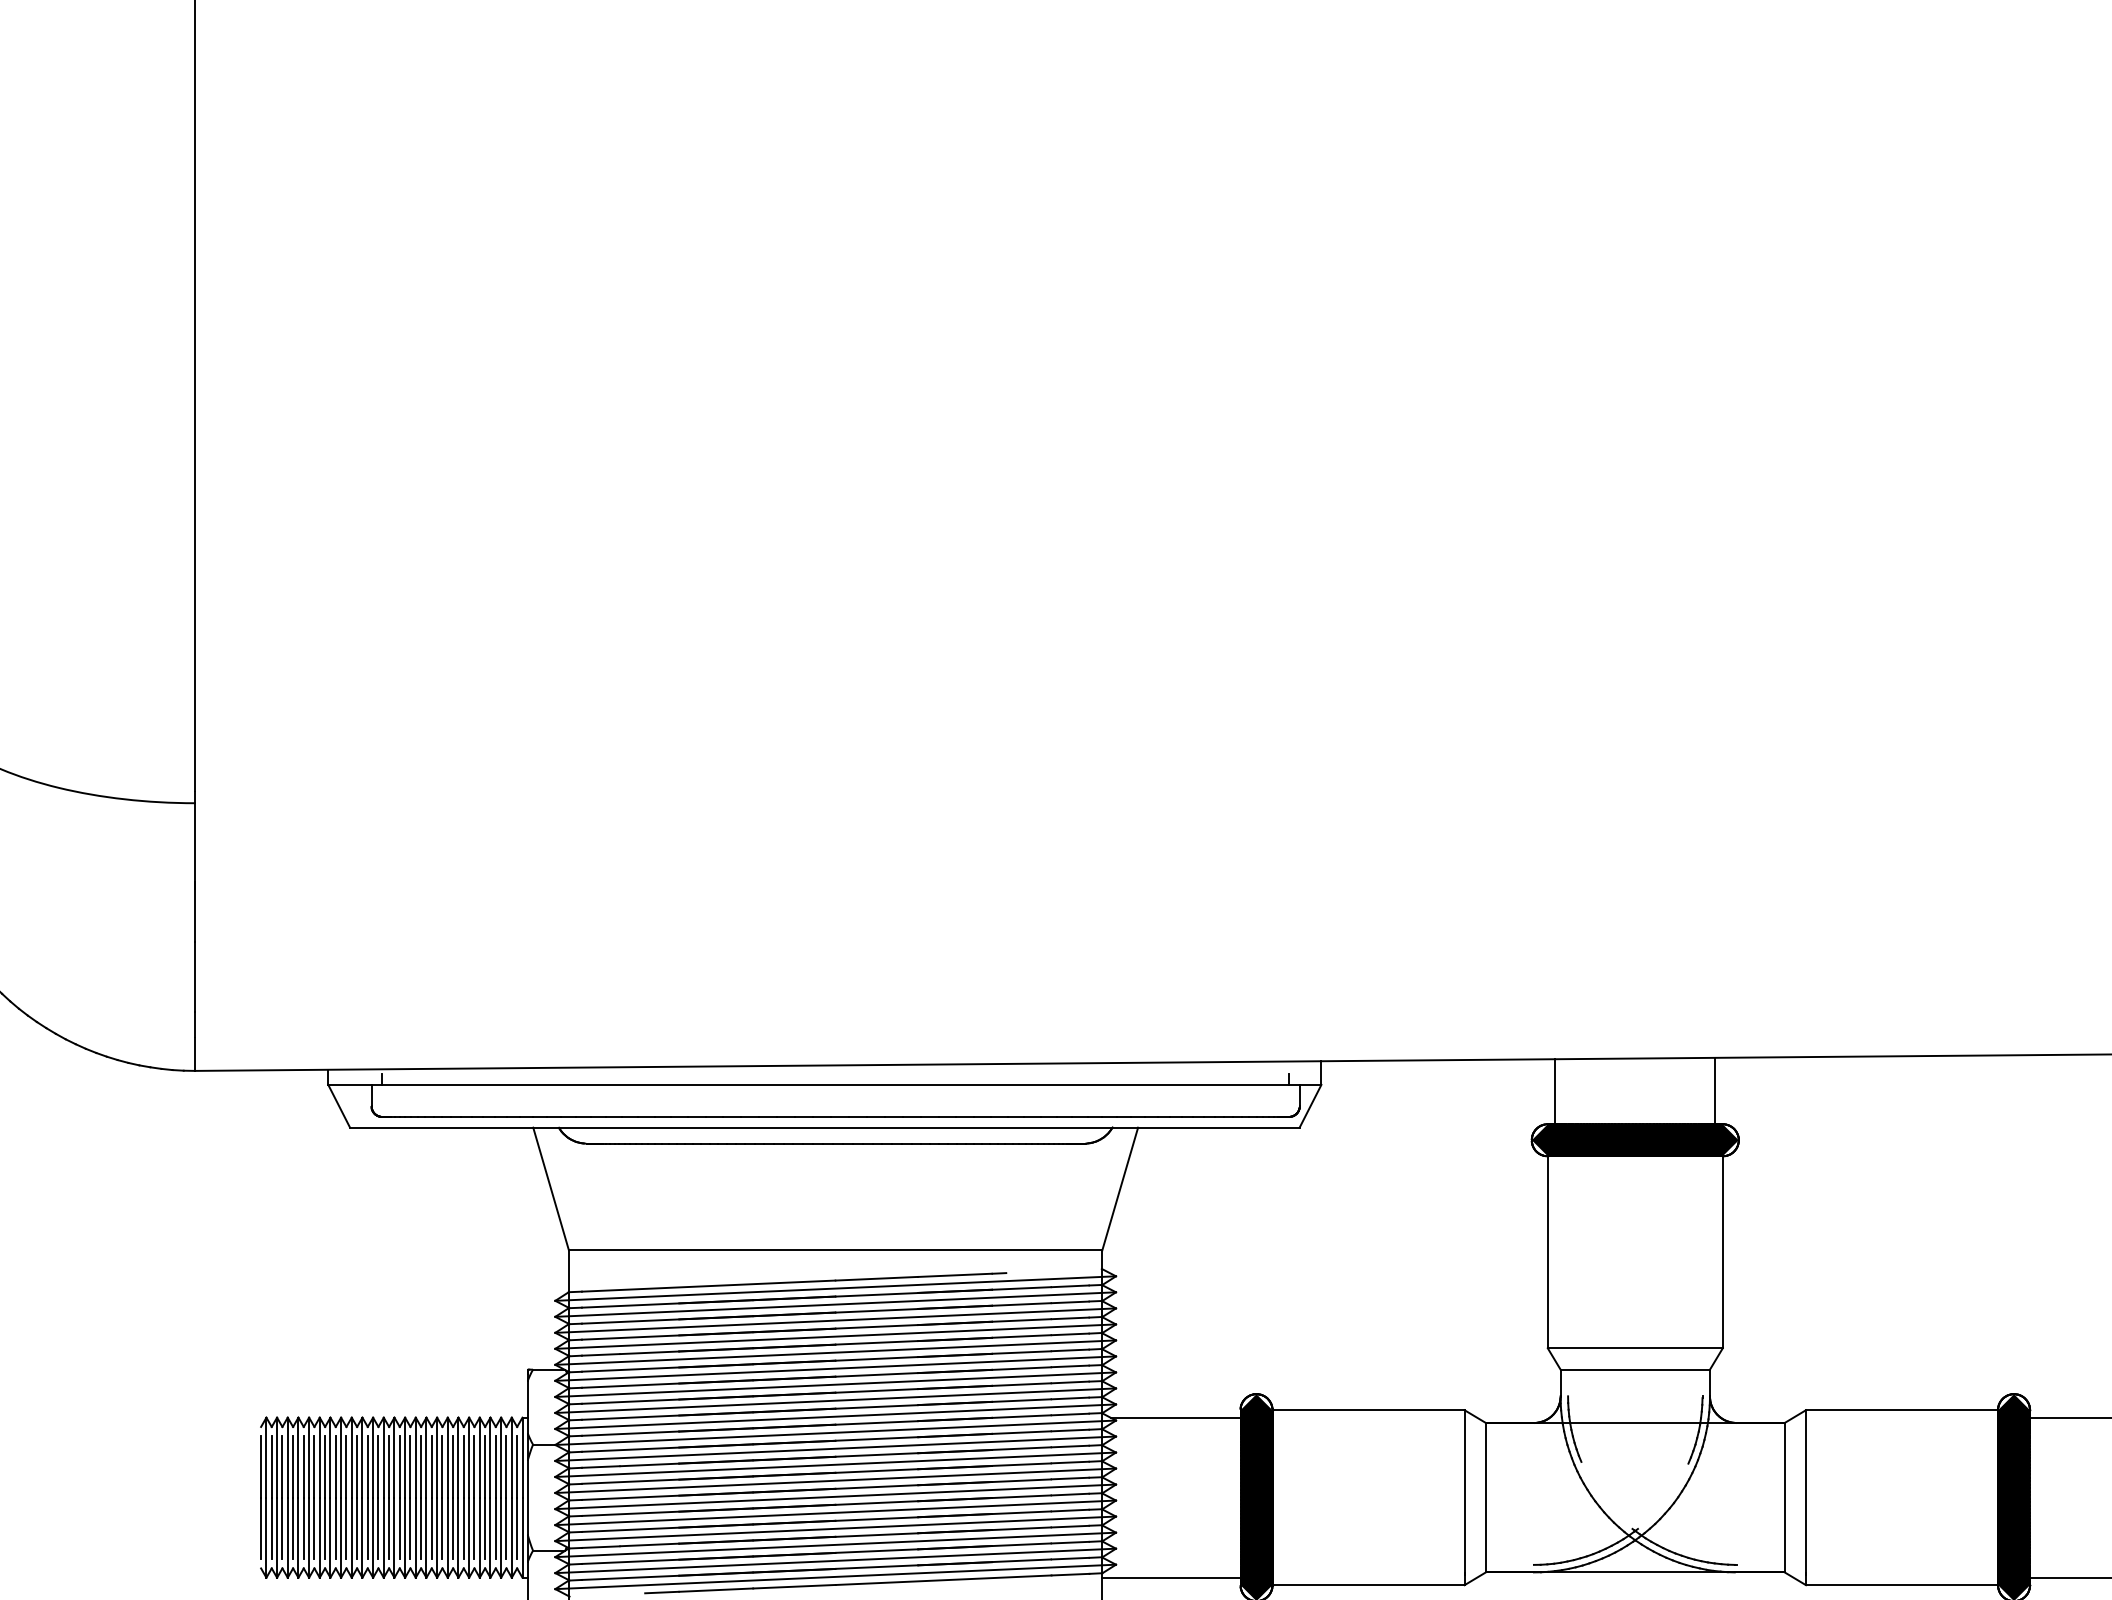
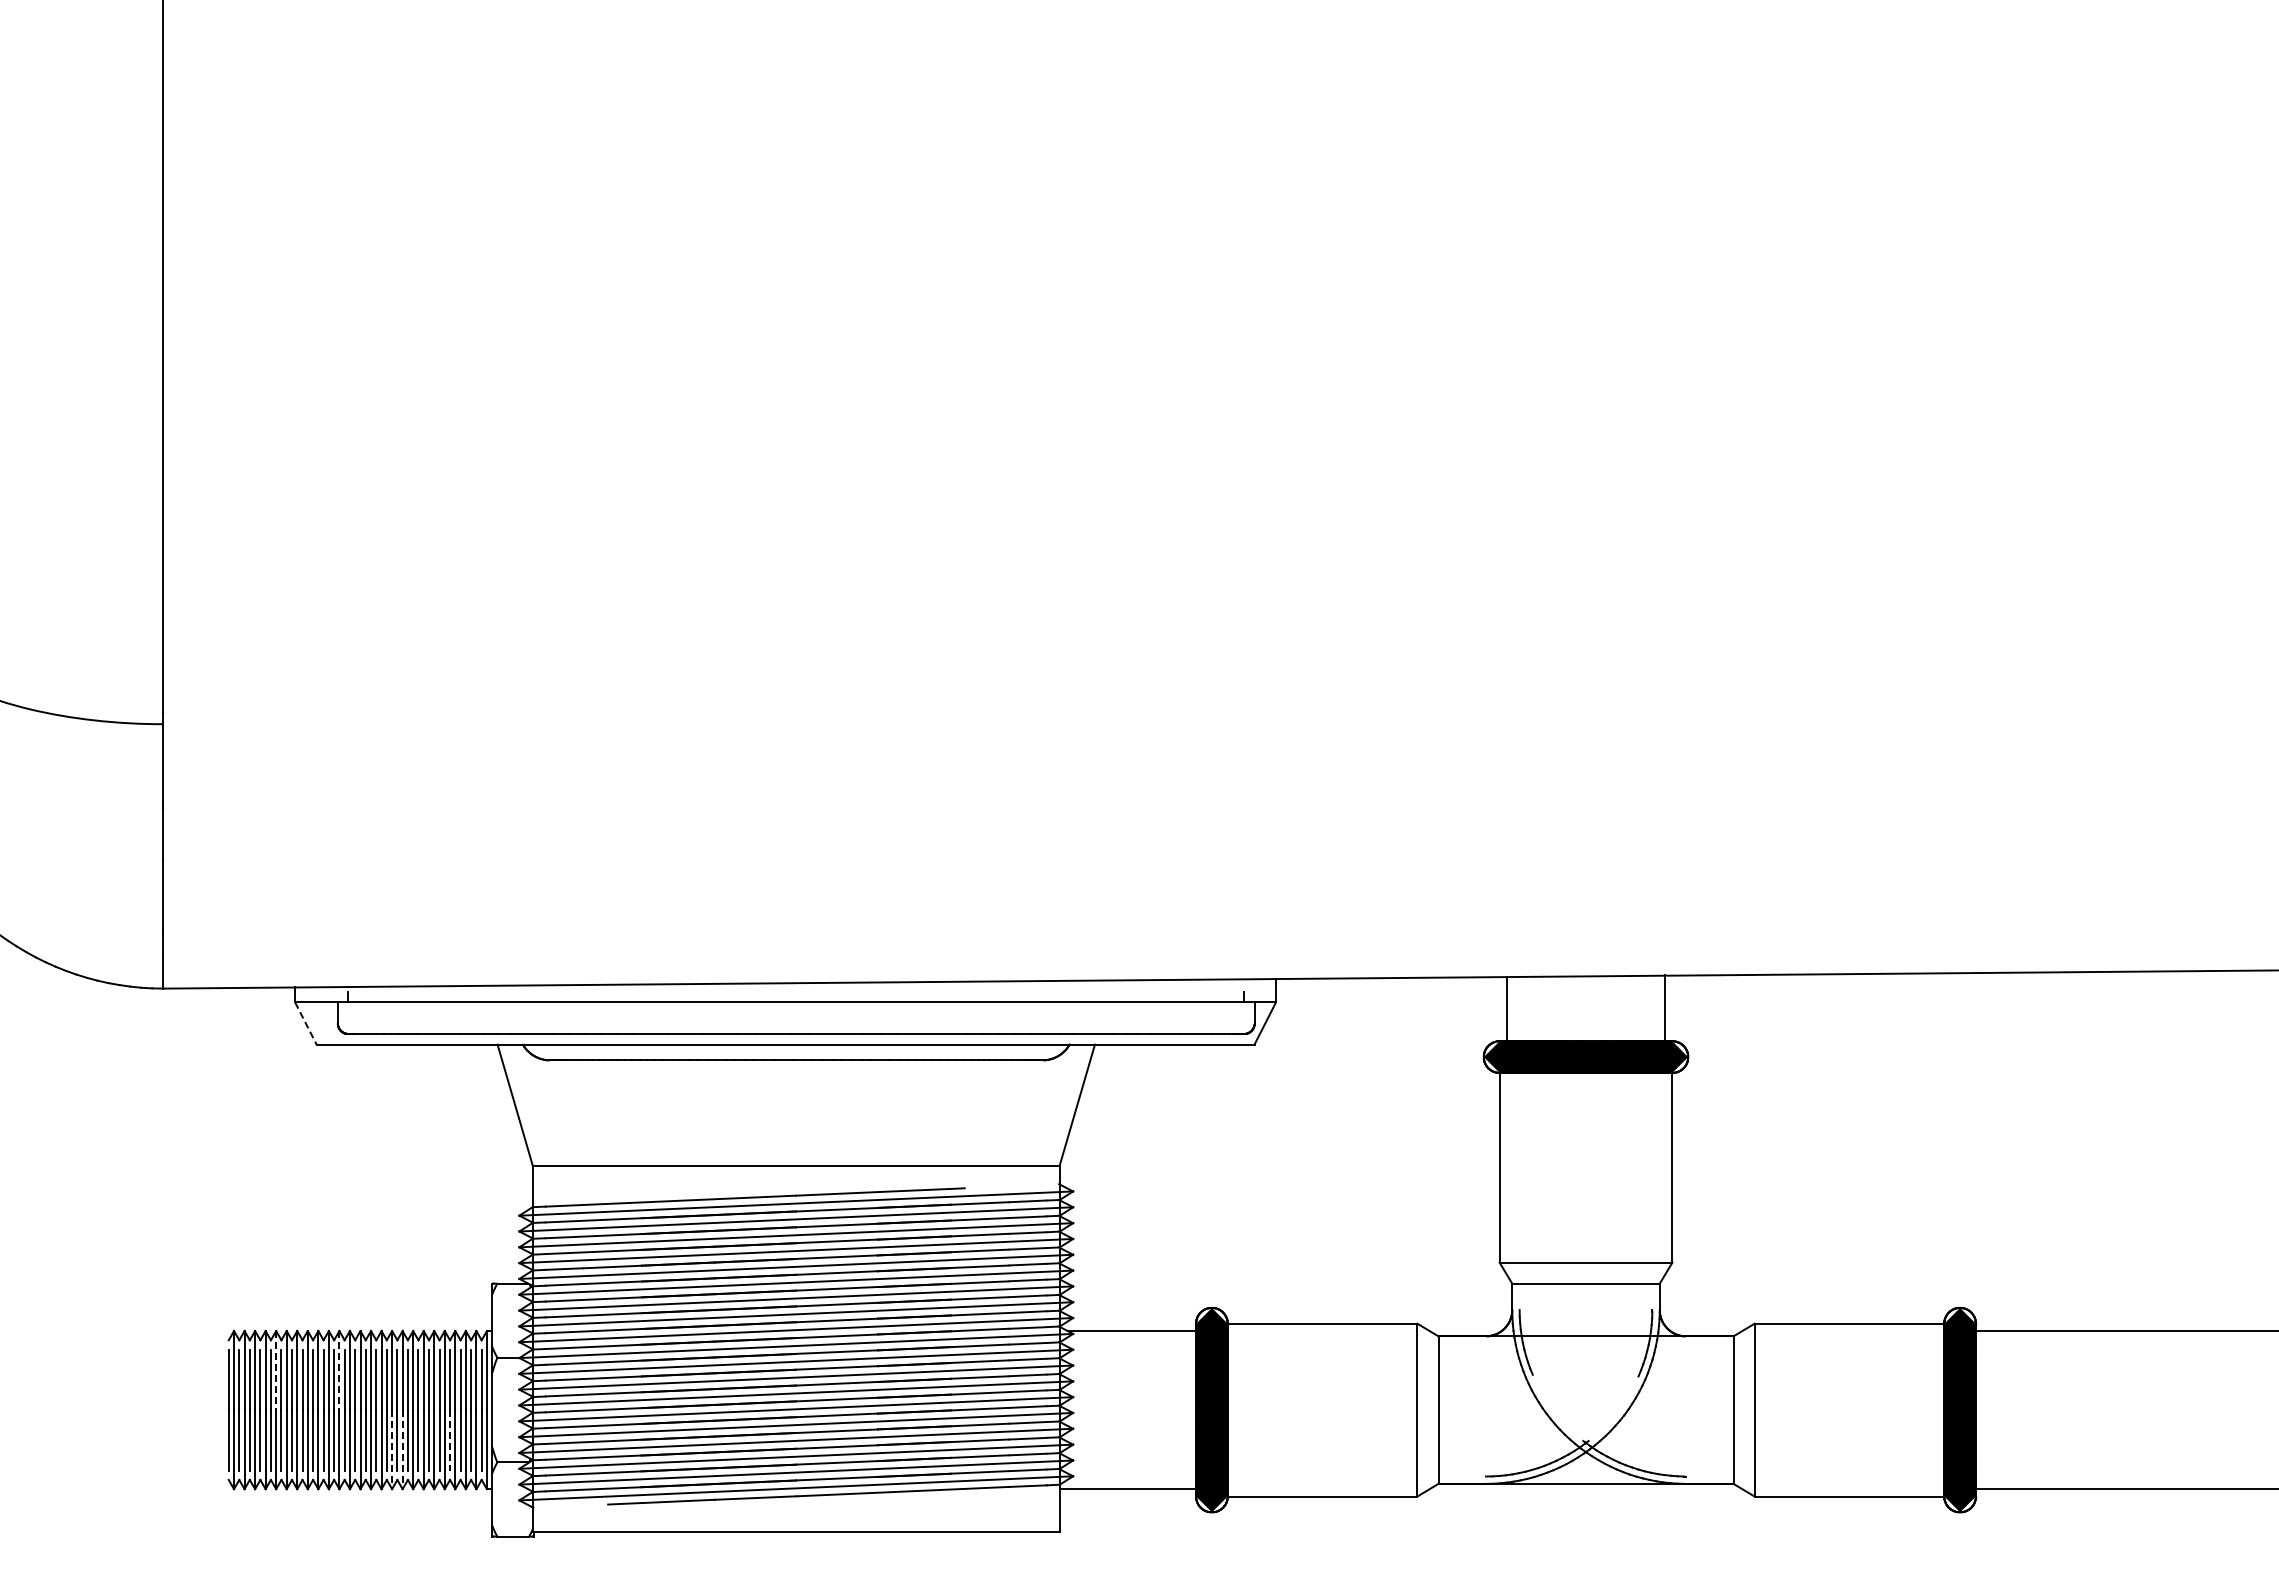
line: (338, 1106) -> (305, 1023), solid -> dashed
line: (309, 1457) -> (276, 1370), solid -> dashed
line: (373, 1457) -> (339, 1370), solid -> dashed
line: (485, 1528) -> (450, 1440), solid -> dashed
line: (426, 1537) -> (392, 1449), solid -> dashed
line: (436, 1537) -> (402, 1449), solid -> dashed

